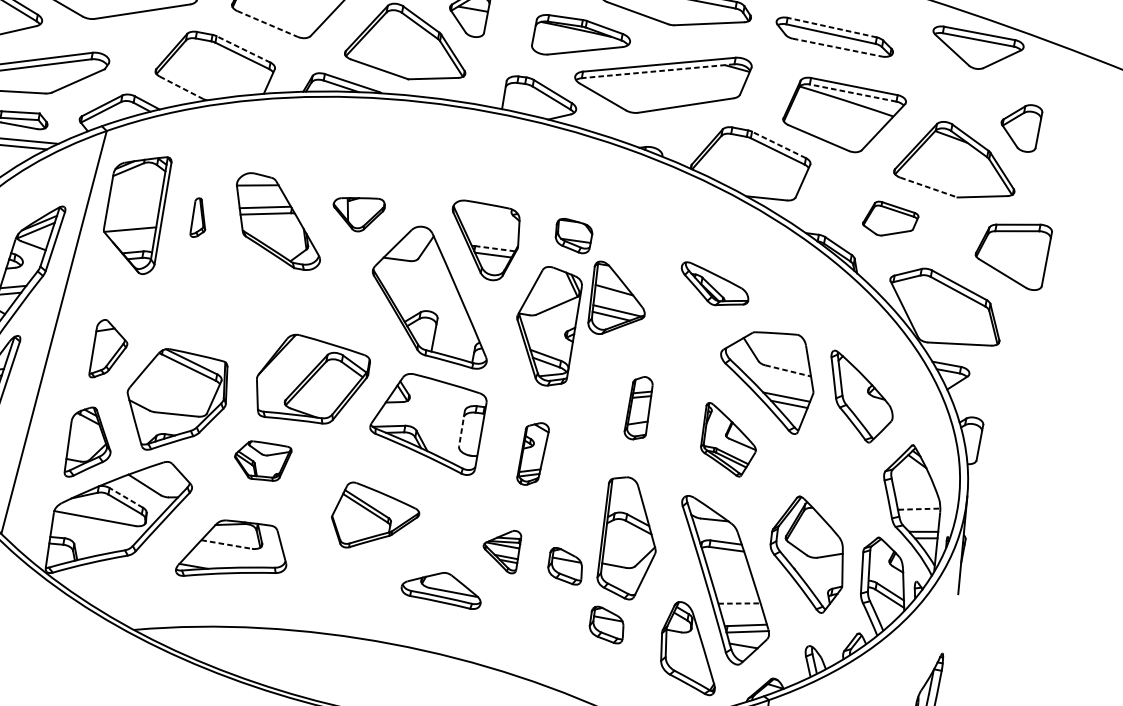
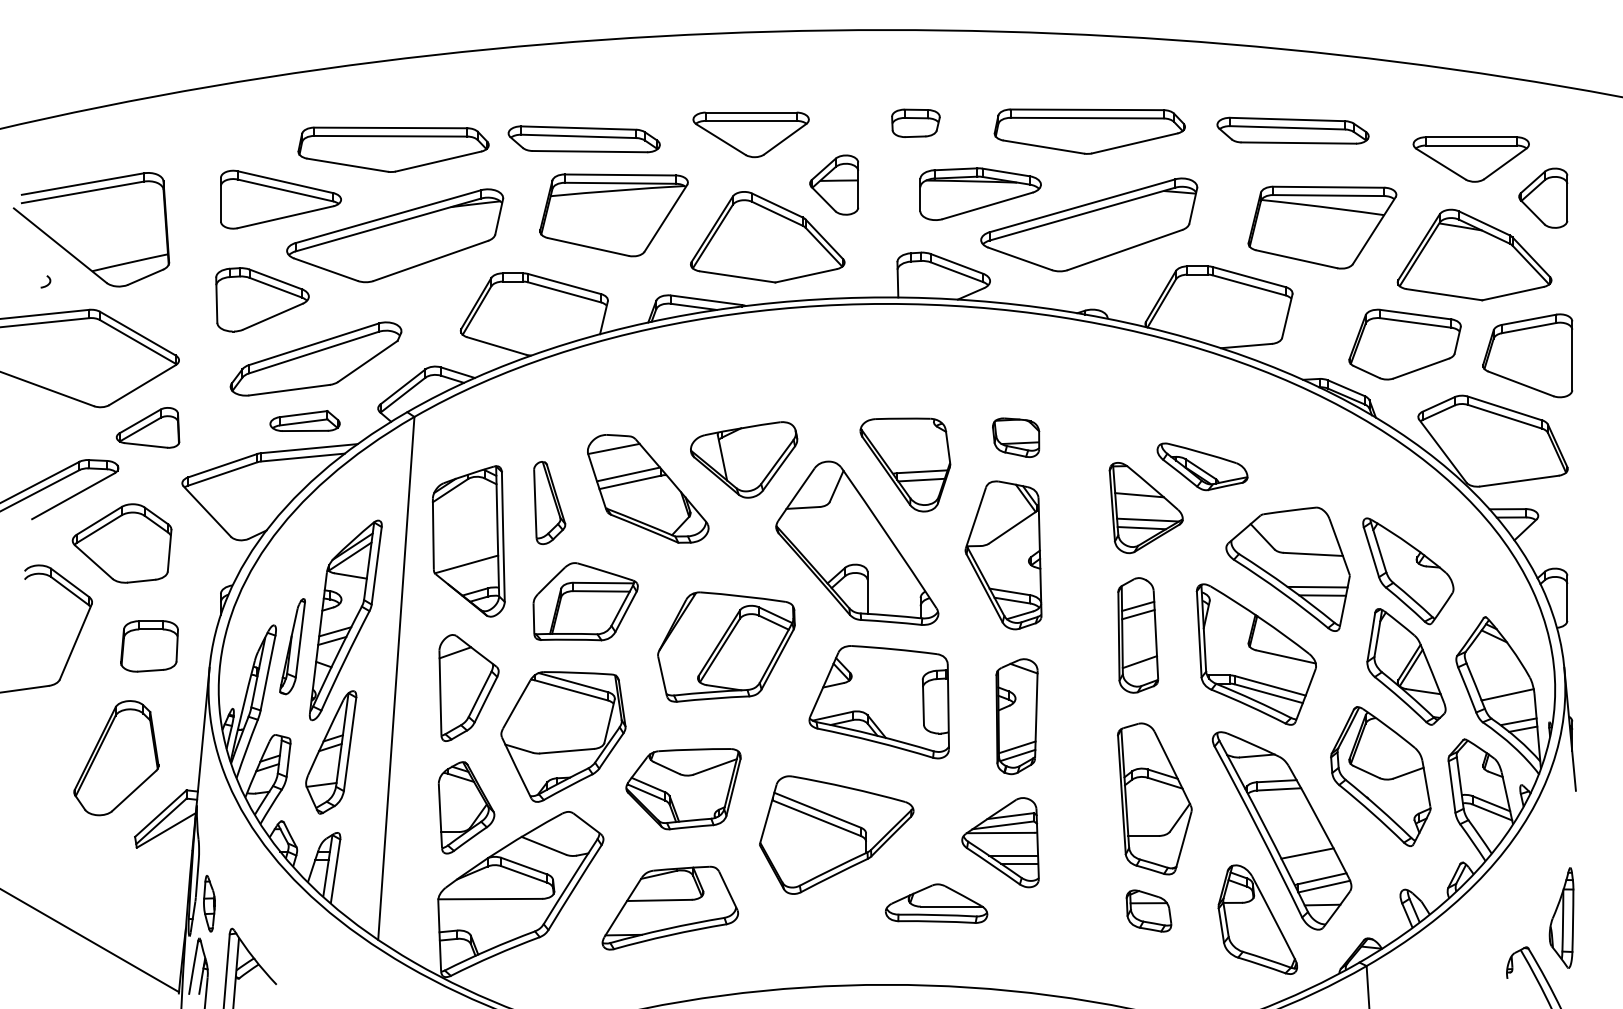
line: (267, 24) -> (588, 247), dashed -> solid
line: (832, 27) -> (1287, 119), dashed -> solid
line: (837, 48) -> (1299, 143), dashed -> solid
line: (243, 49) -> (564, 284), dashed -> solid
part: (975, 50) -> (1470, 159), moved
line: (658, 71) -> (1082, 214), dashed -> solid
line: (181, 88) -> (496, 346), dashed -> solid
line: (852, 92) -> (1328, 195), dashed -> solid
line: (779, 145) -> (1249, 277), dashed -> solid
line: (929, 187) -> (1445, 294), dashed -> solid
part: (135, 212) -> (468, 541), moved
part: (358, 212) -> (744, 459), size x1.67
part: (199, 218) -> (549, 503), size x1.67
part: (890, 220) -> (1404, 344), size x1.67
line: (494, 248) -> (921, 471), dashed -> solid
part: (1011, 252) -> (1527, 355), moved
part: (213, 300) -> (585, 601), added
part: (617, 301) -> (1145, 508), moved
part: (109, 350) -> (468, 687), size x1.43
line: (788, 370) -> (1313, 554), dashed -> solid
part: (311, 381) -> (726, 646), moved
part: (639, 408) -> (1138, 635), size x1.43
line: (462, 428) -> (923, 702), dashed -> solid
part: (728, 440) -> (1255, 654), size x1.67
part: (532, 453) -> (1016, 716), size x1.43
part: (261, 461) -> (683, 789), size x1.67
part: (844, 472) -> (1406, 666), added
line: (125, 498) -> (523, 866), dashed -> solid
line: (919, 509) -> (1508, 694), dashed -> solid
part: (374, 519) -> (836, 834), size x1.43
line: (226, 544) -> (659, 900), dashed -> solid
part: (501, 549) -> (1000, 842), size x1.67
part: (565, 565) -> (1083, 847), removed
line: (739, 603) -> (1307, 853), dashed -> solid

